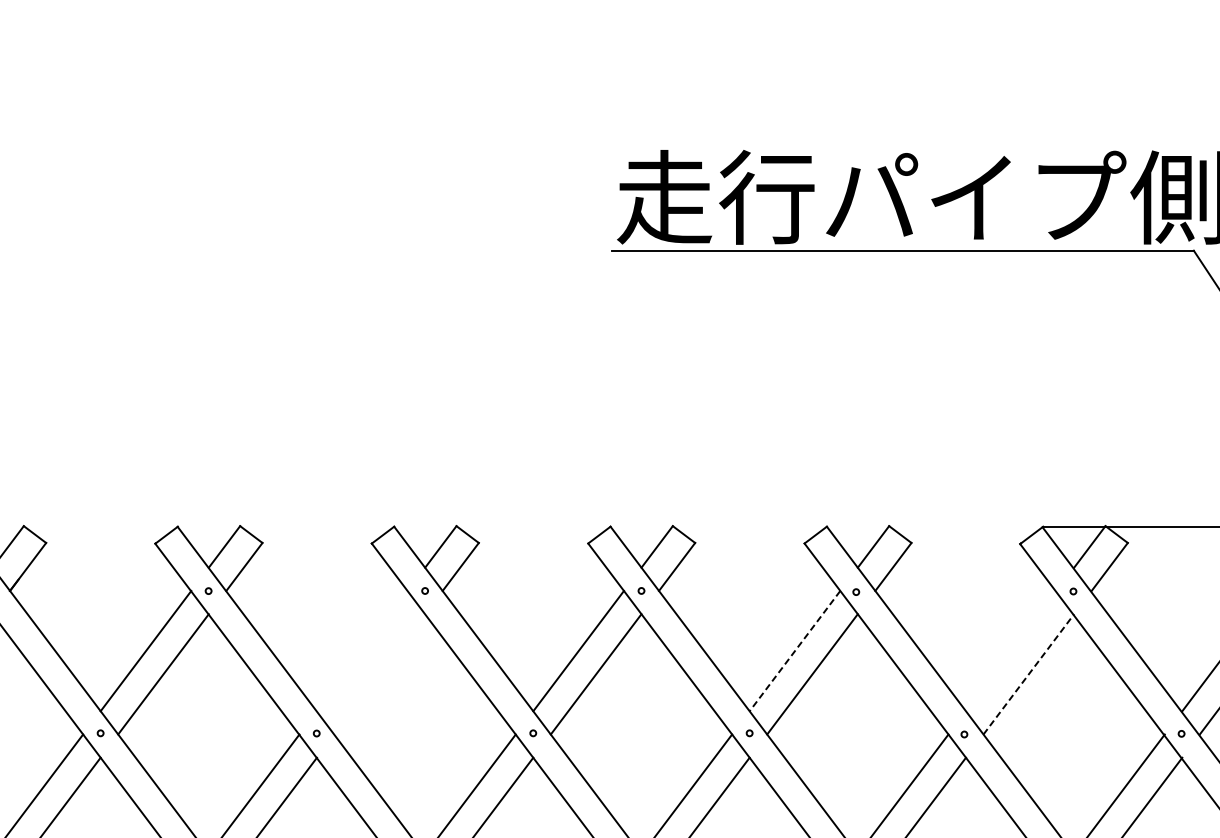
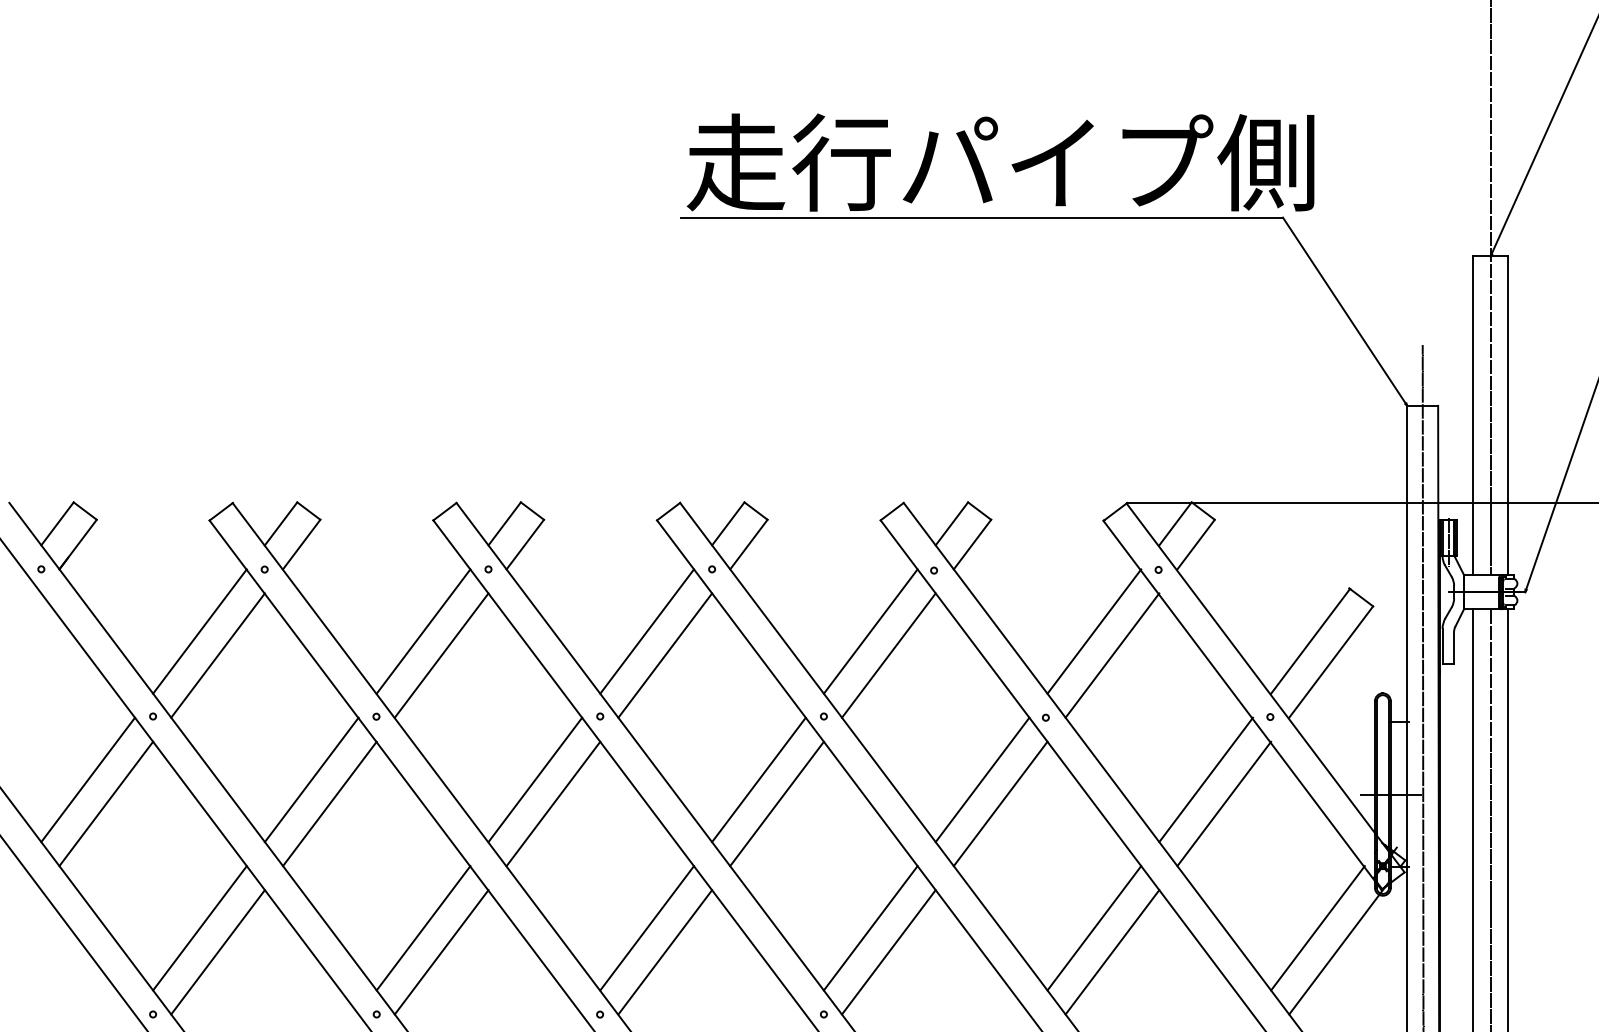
line: (362, 651) -> (423, 631), added
line: (794, 651) -> (870, 631), dashed -> solid
line: (1011, 651) -> (1094, 631), added
line: (379, 674) -> (441, 655), added
line: (1028, 674) -> (1112, 655), dashed -> solid

